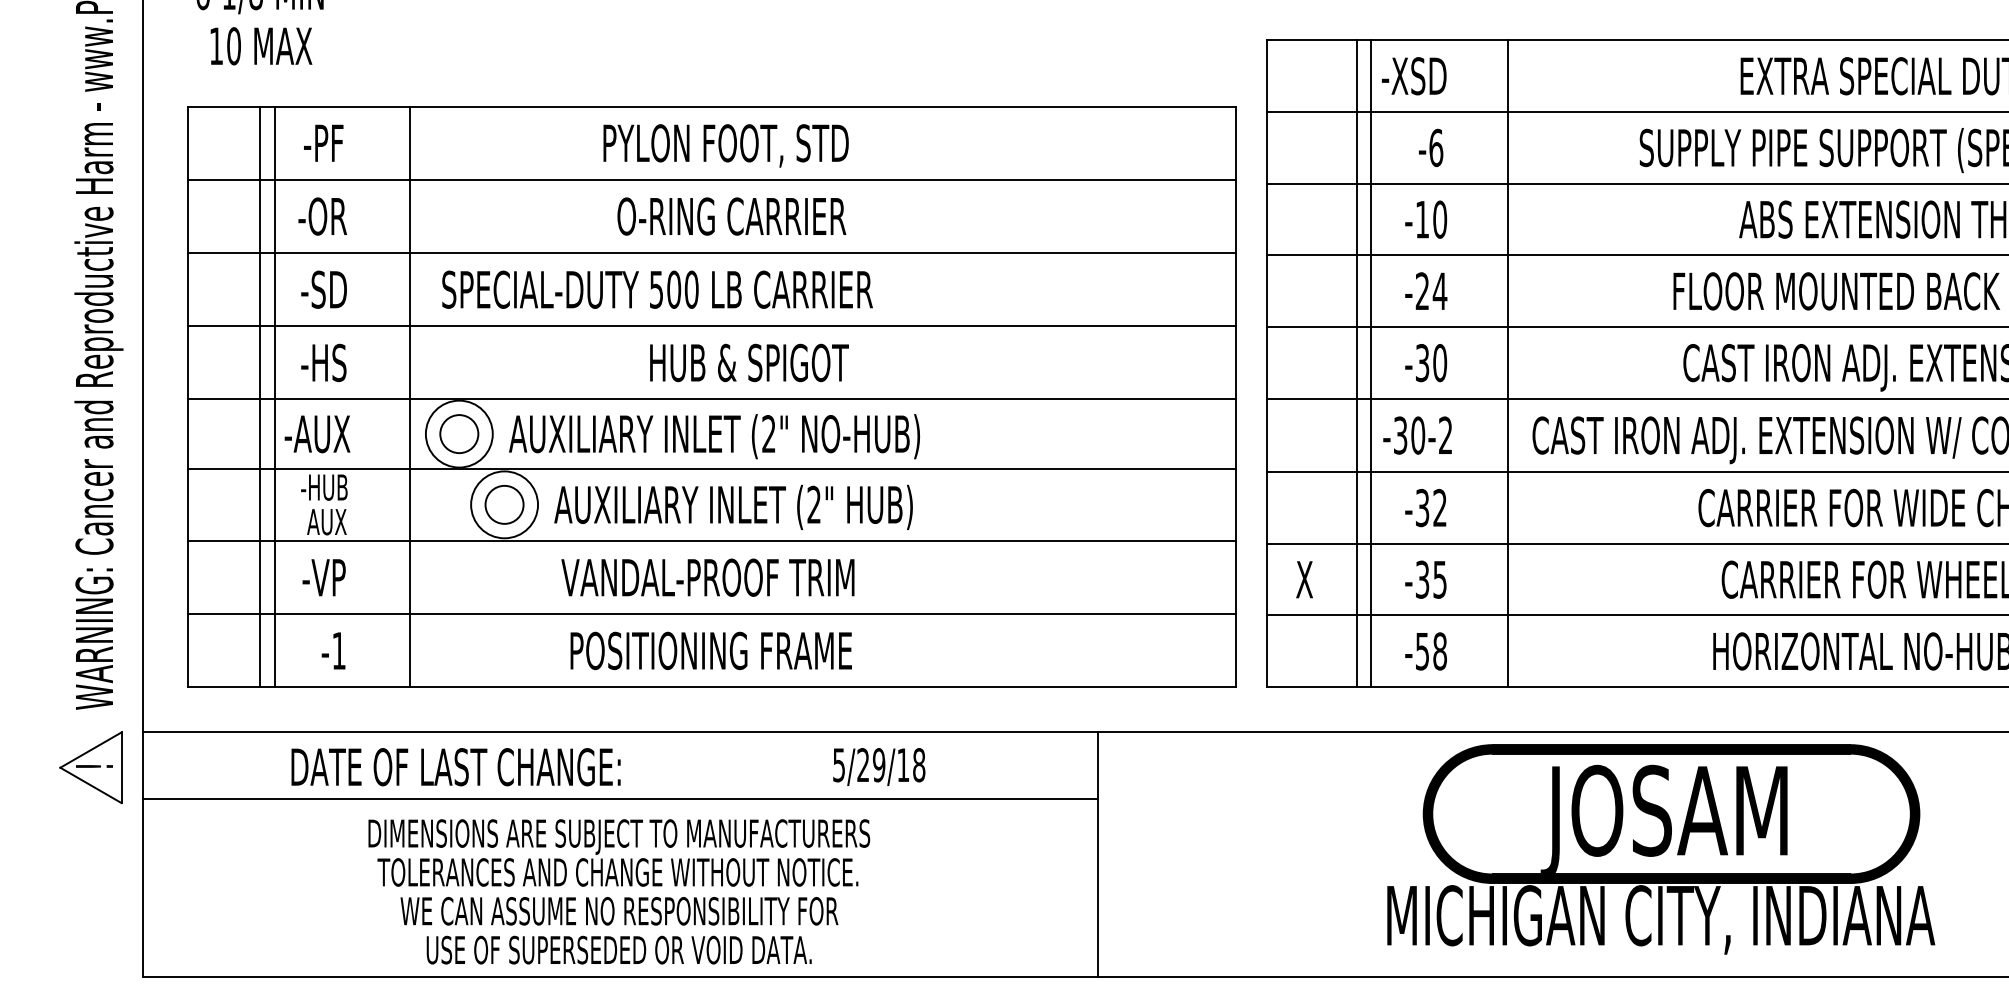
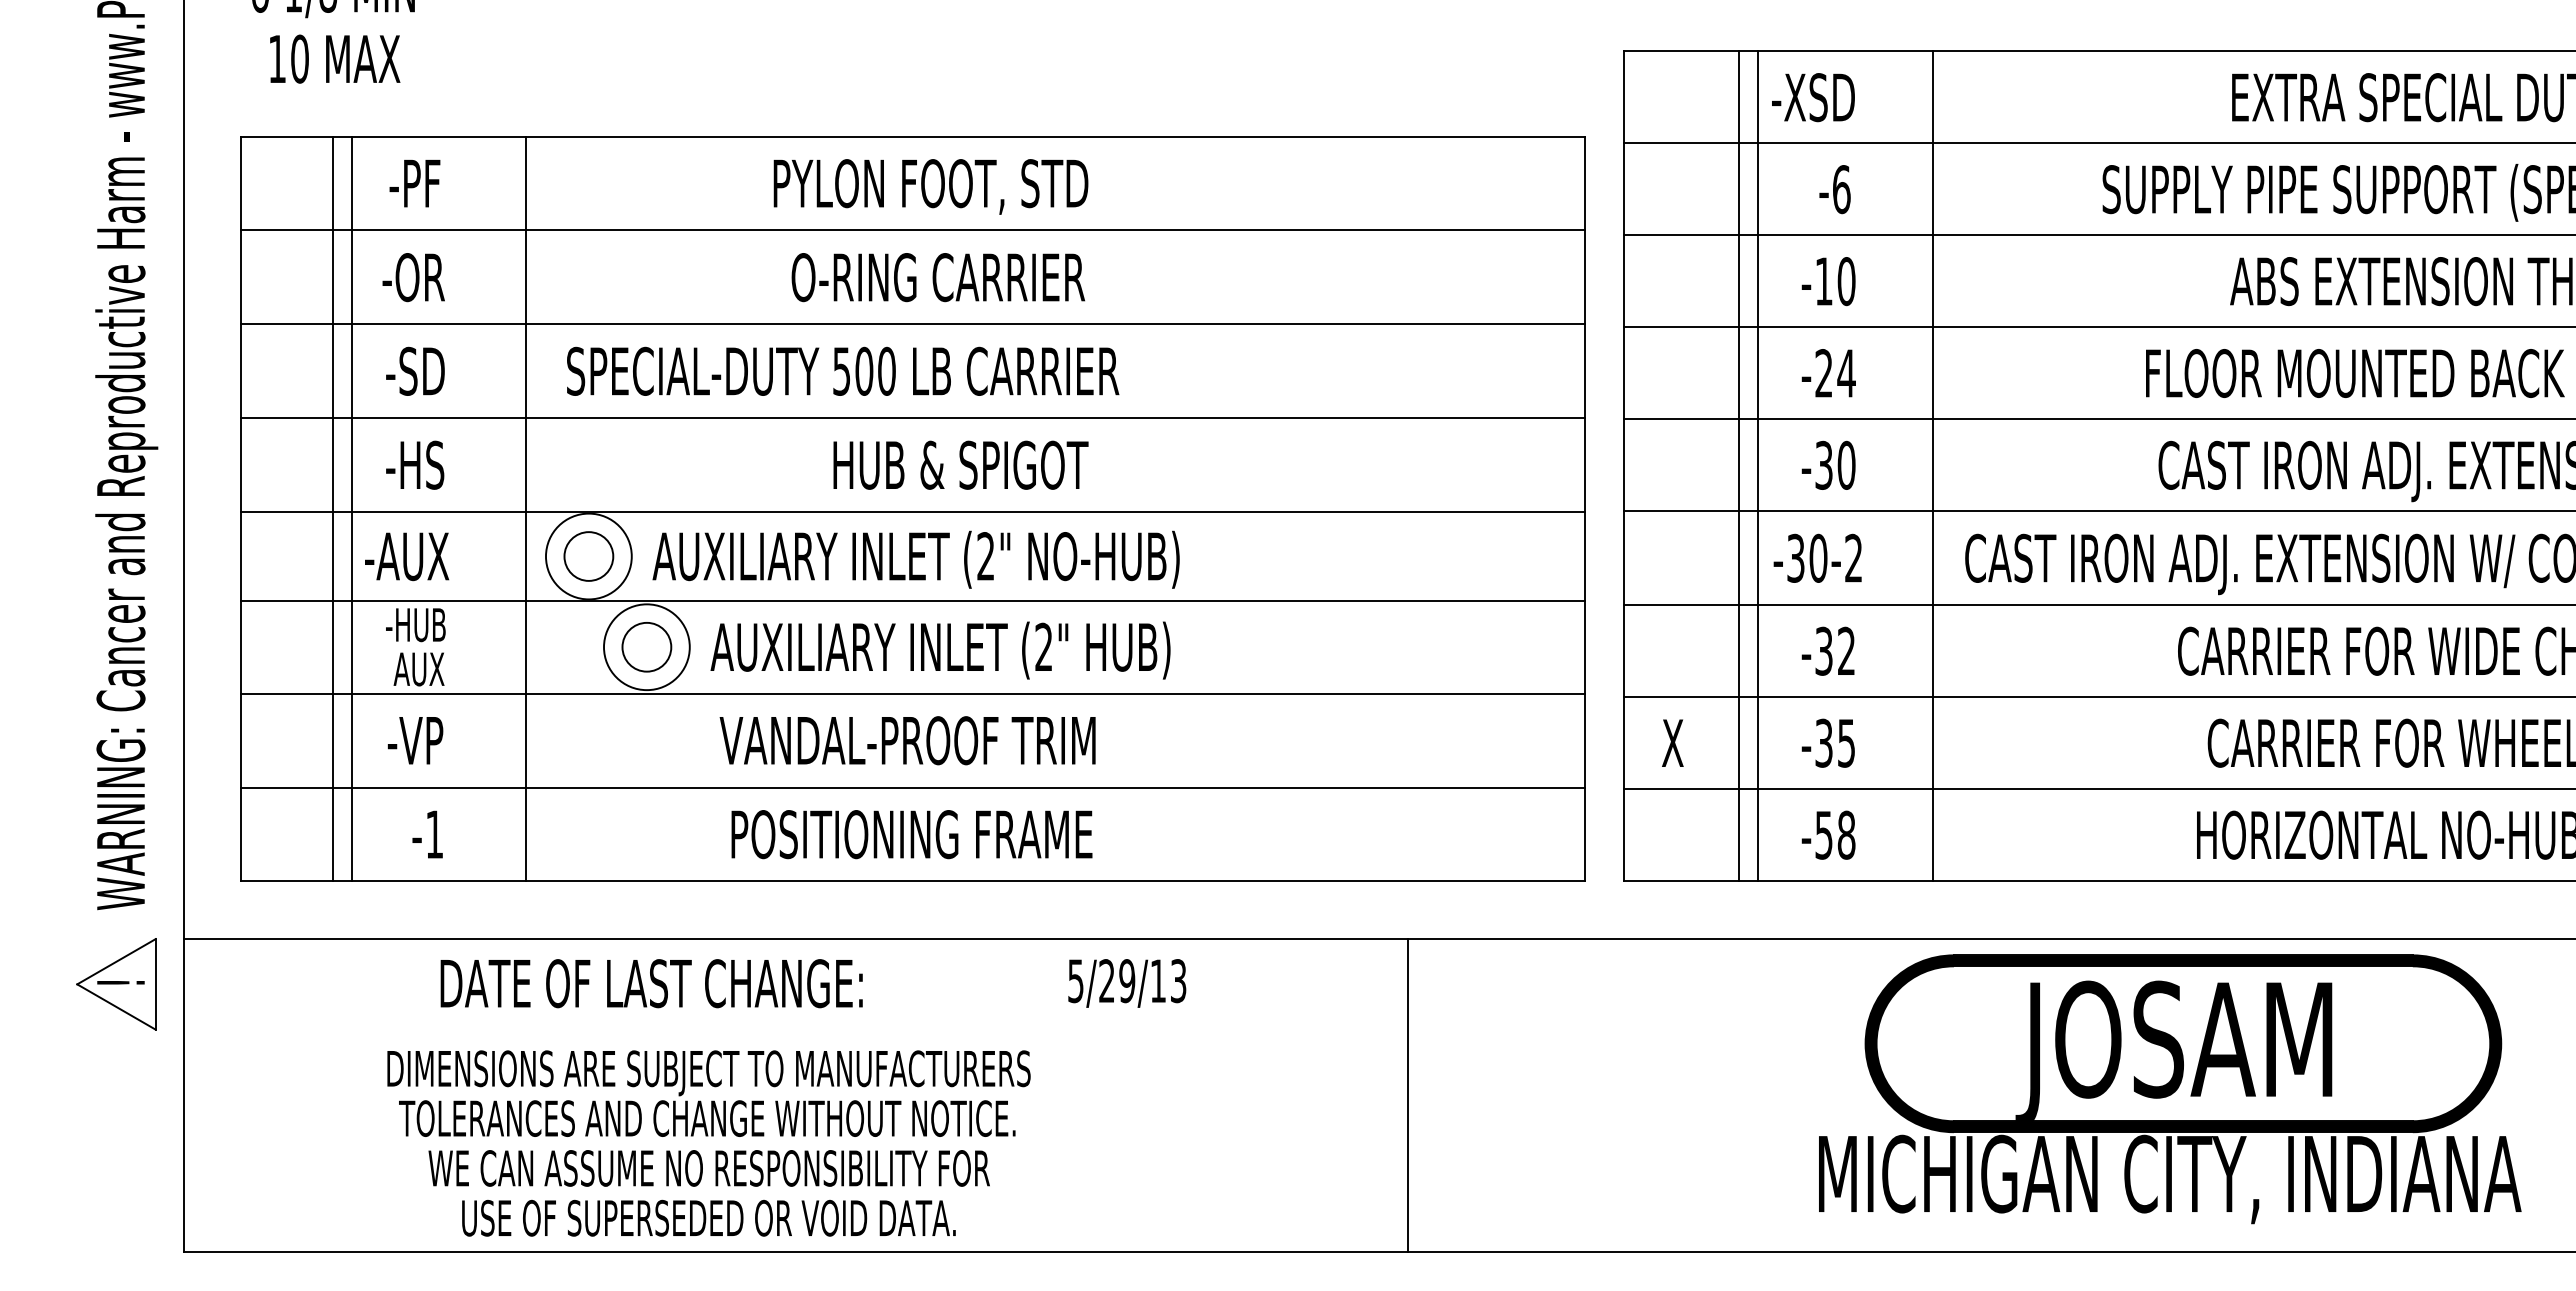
text: (919, 765) -> (1178, 981), 5/29/18 -> 5/29/13
text: (455, 767) -> (651, 983), moved
line: (620, 799) -> (795, 1024), removed
part: (1661, 849) -> (2170, 1089), moved
text: (618, 891) -> (708, 1143), moved

